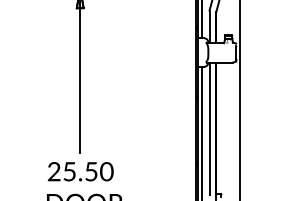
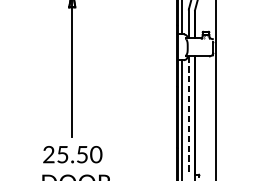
line: (209, 129) -> (188, 116), solid -> dashed

